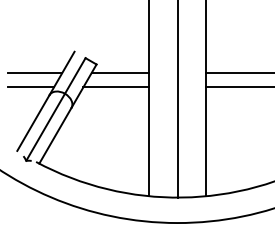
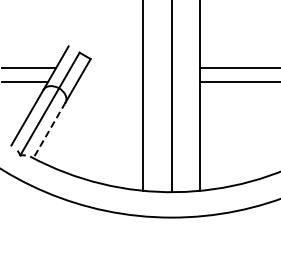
line: (120, 72) -> (114, 67), removed
line: (116, 87) -> (110, 82), removed
line: (55, 135) -> (49, 130), solid -> dashed

